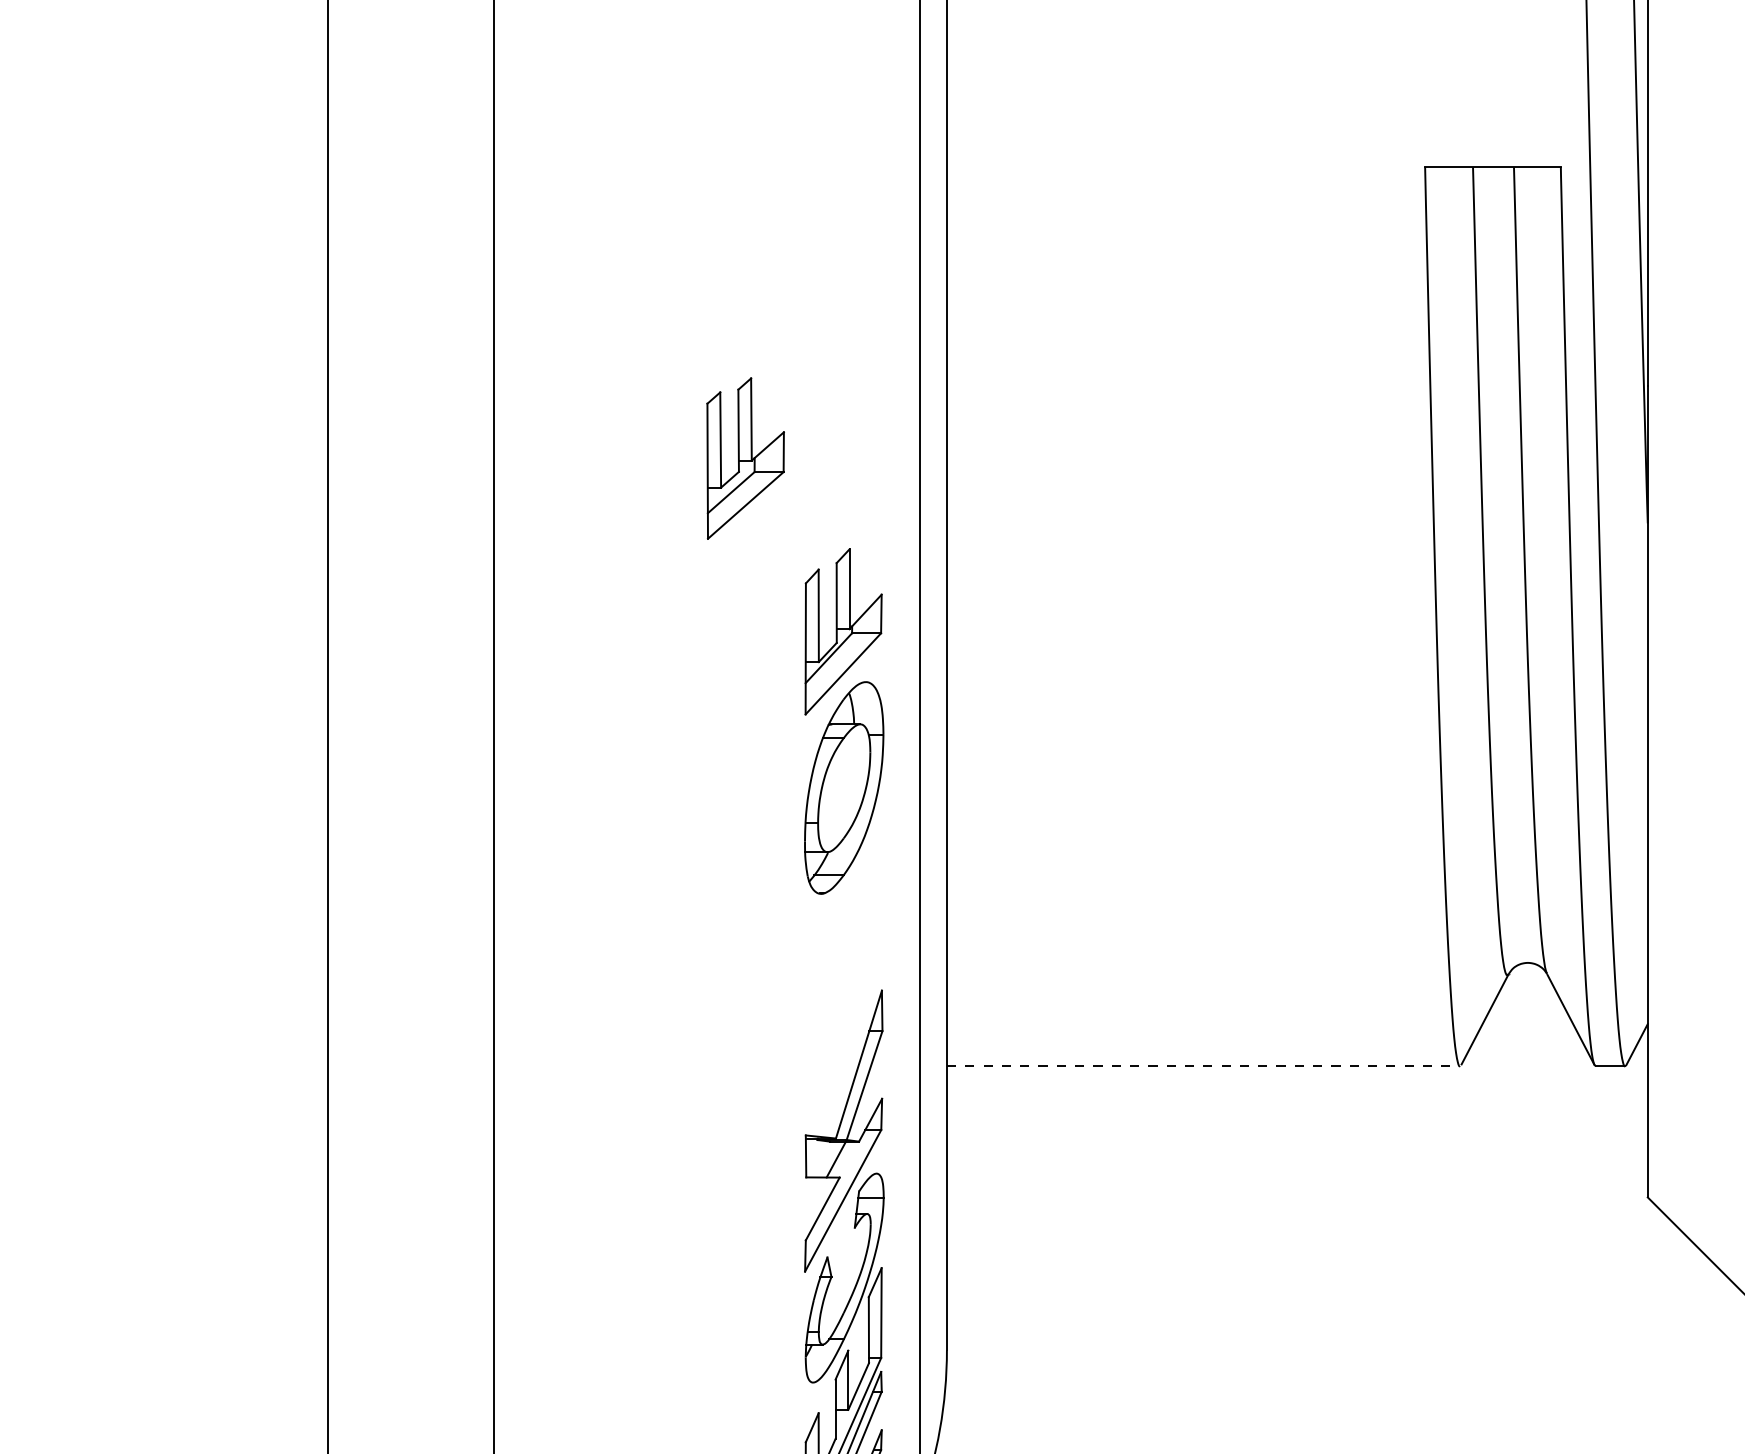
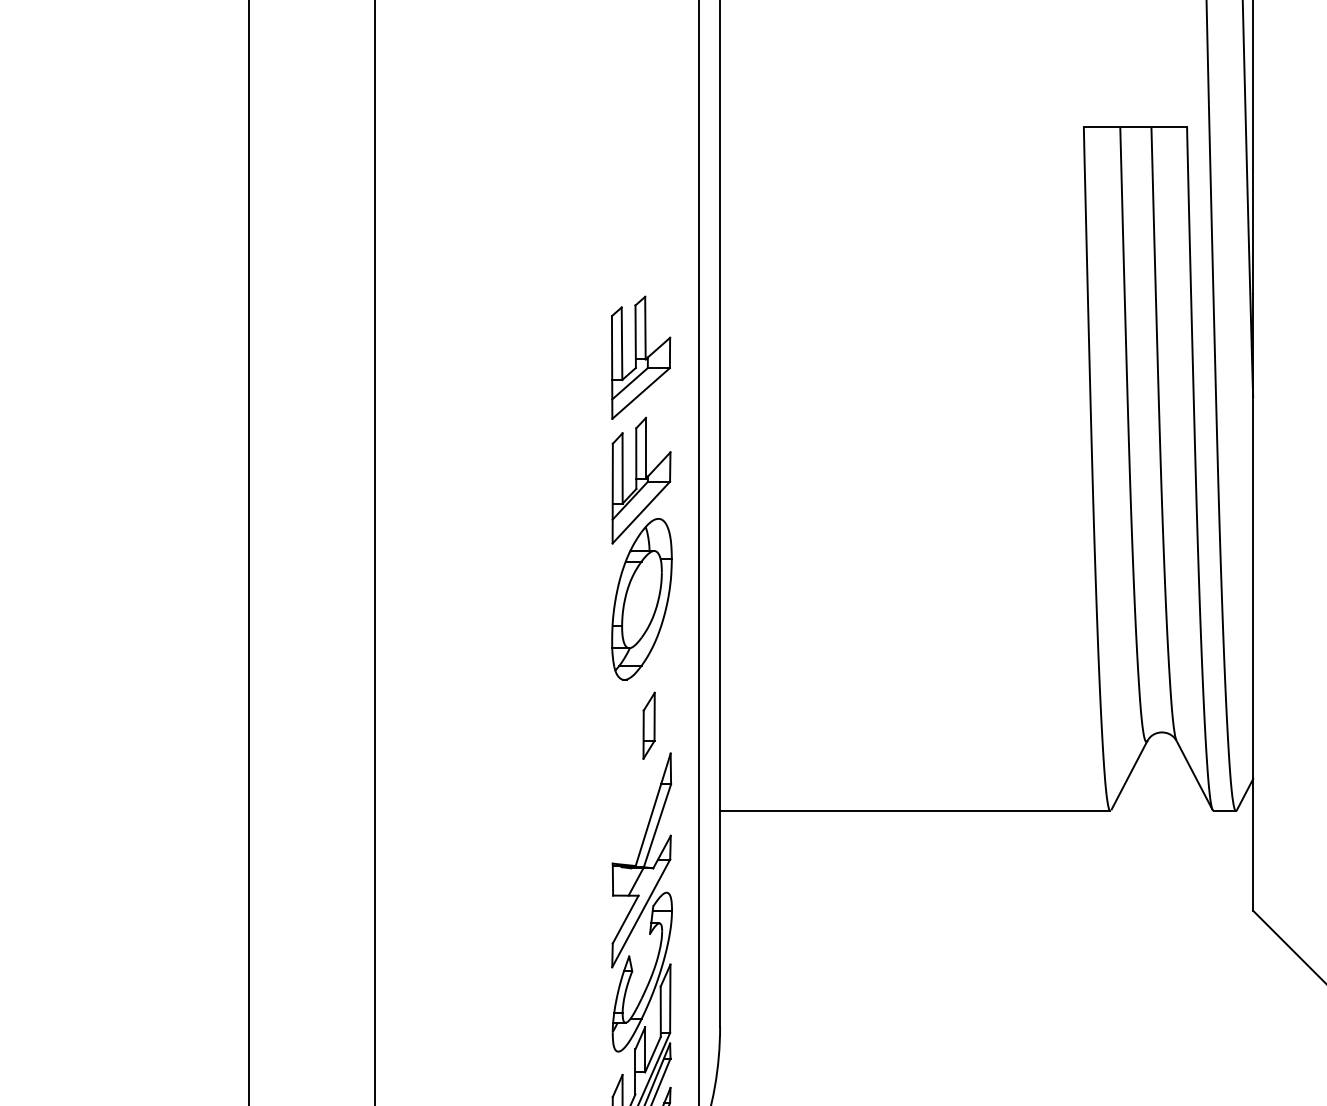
part: (746, 458) -> (641, 357), moved
part: (852, 953) -> (648, 725), added
line: (1203, 1066) -> (915, 811), dashed -> solid

